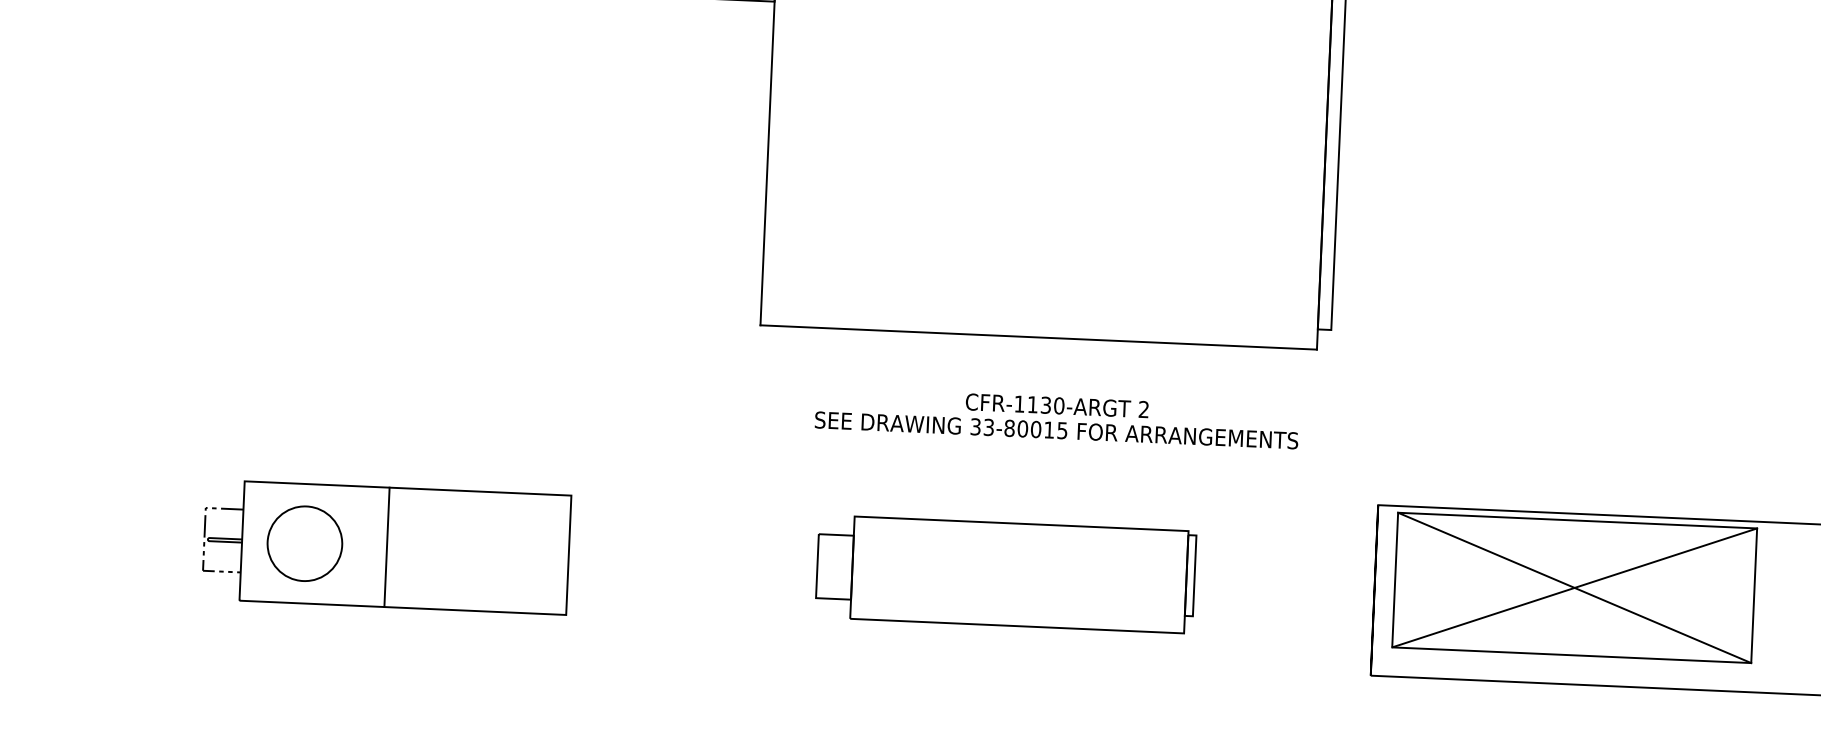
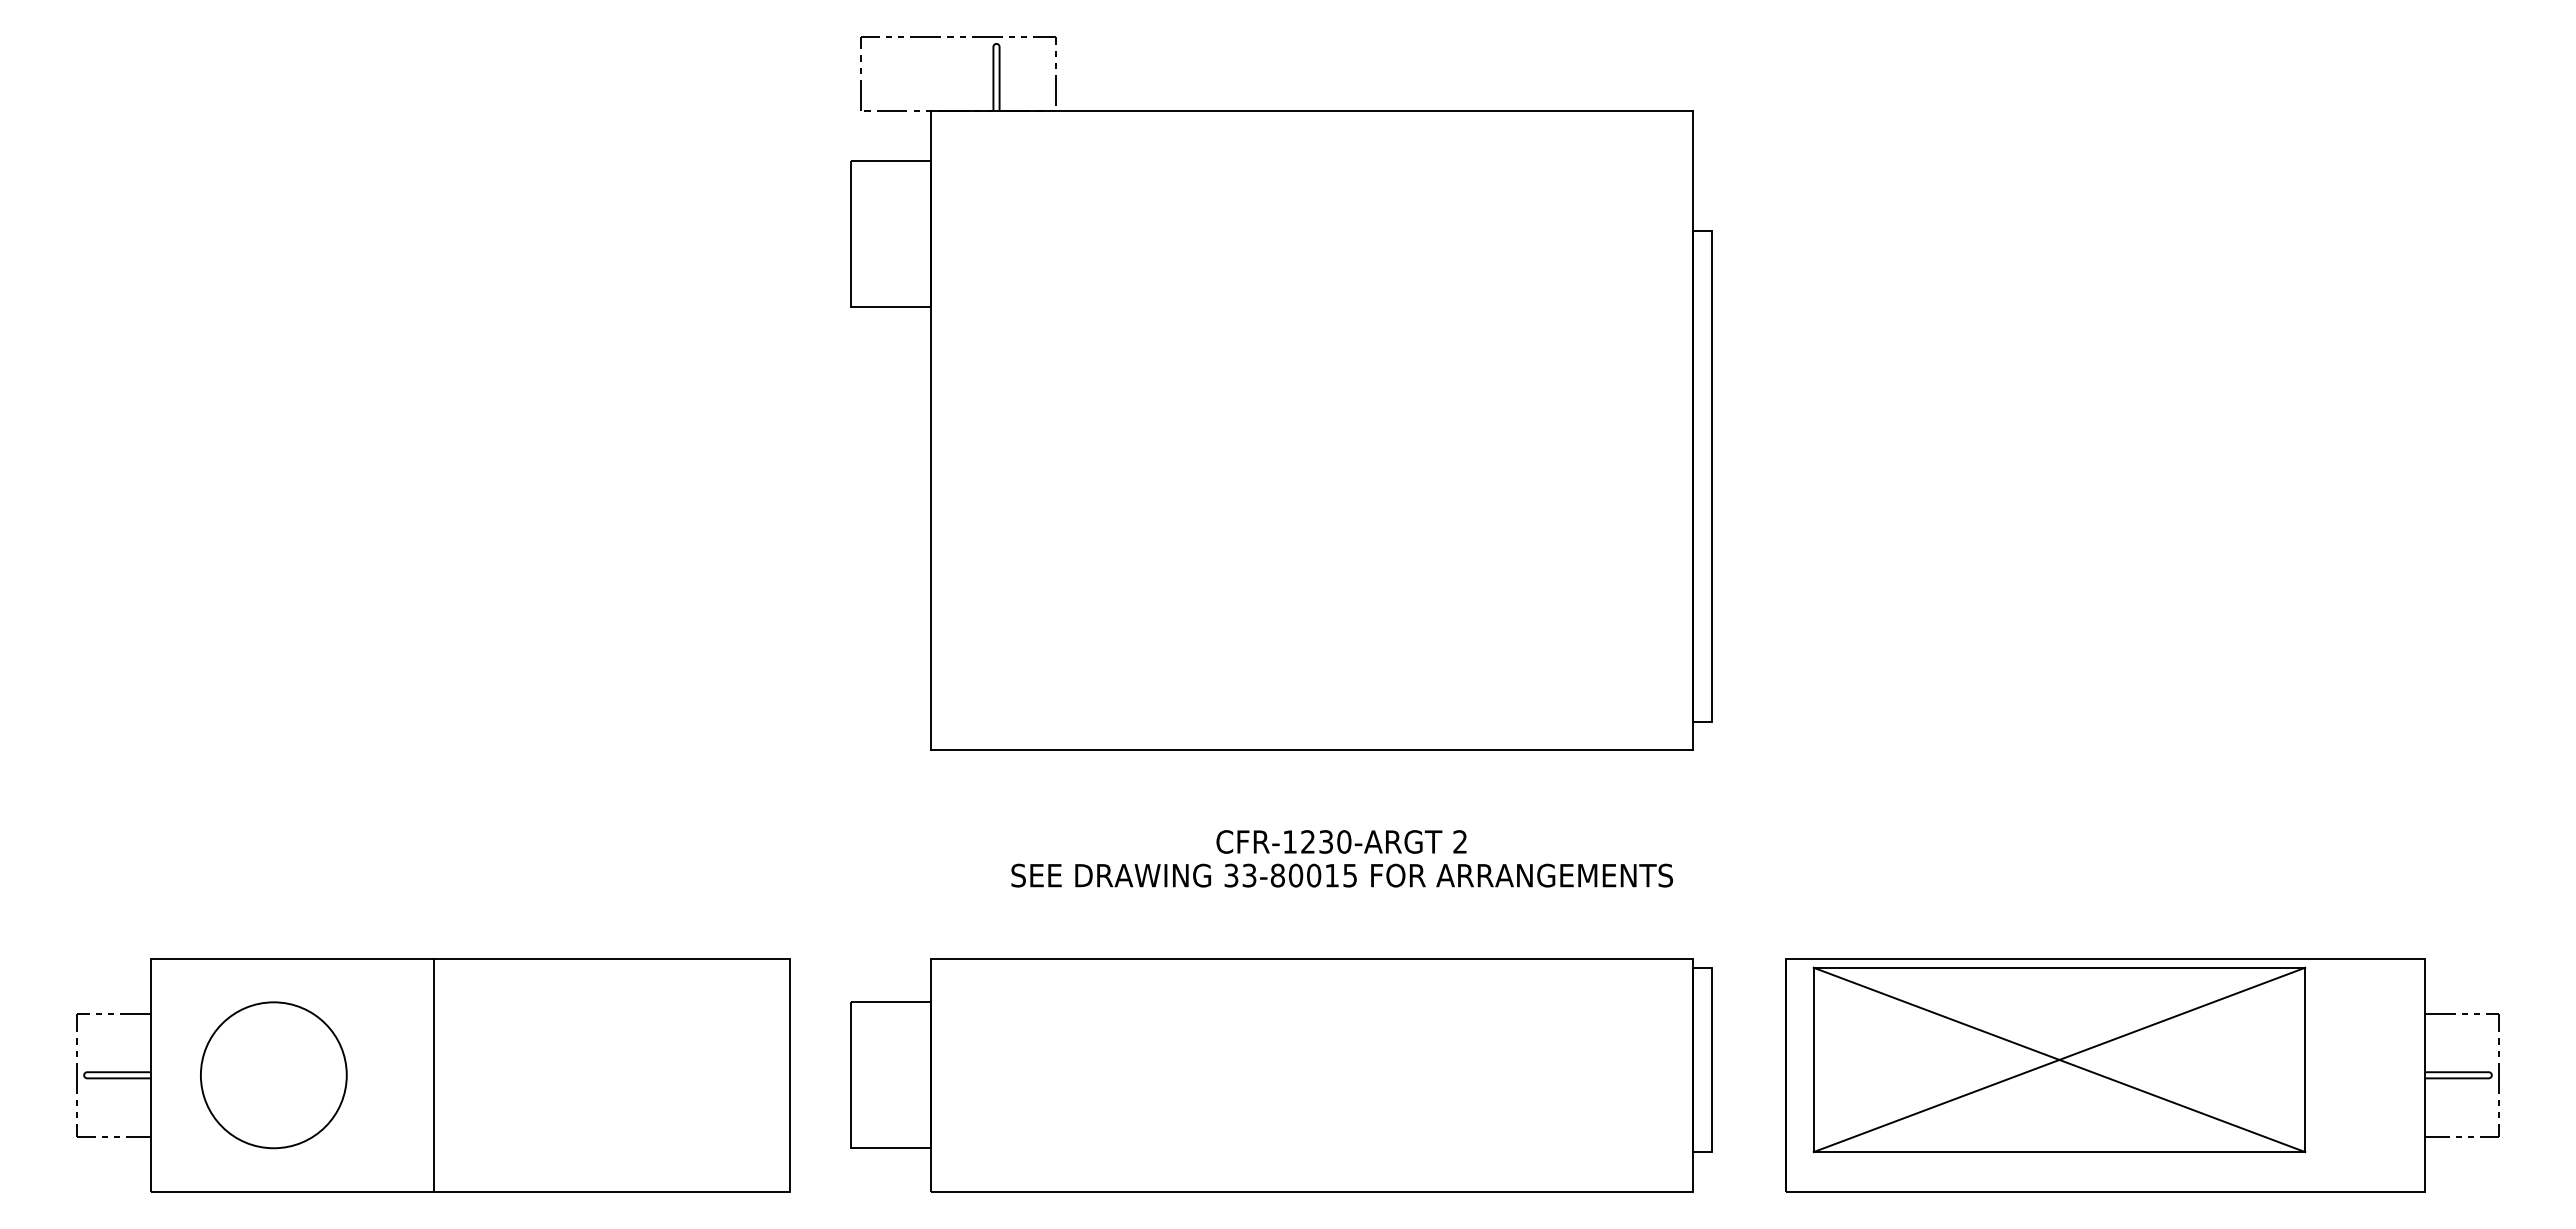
text: (1032, 404) -> (1307, 841), CFR-1130-ARGT -> CFR-1230-ARGT
part: (386, 547) -> (433, 1075), size x1.43
part: (1005, 574) -> (1281, 1075), size x1.67

